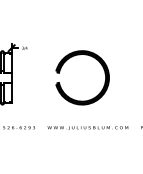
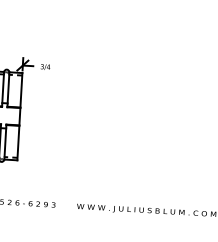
part: (80, 55) -> (141, 84), removed

